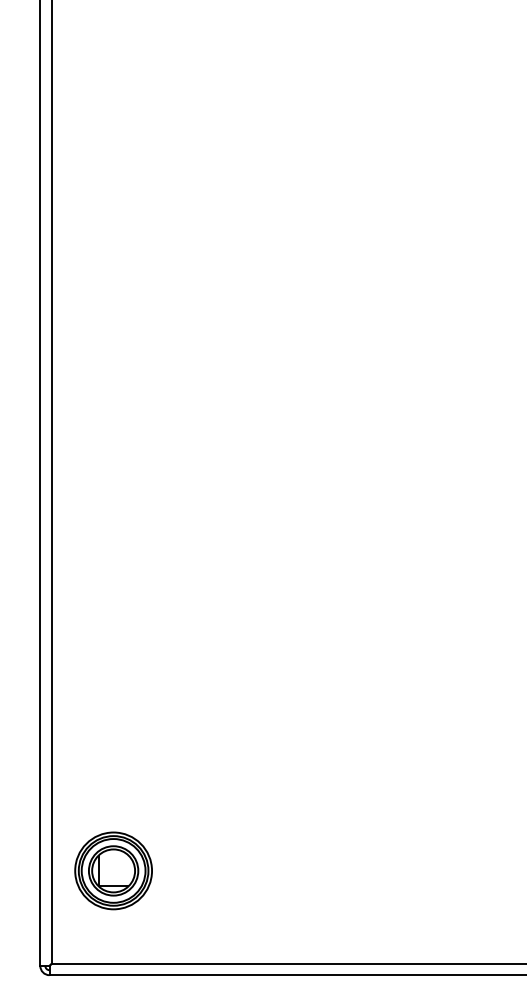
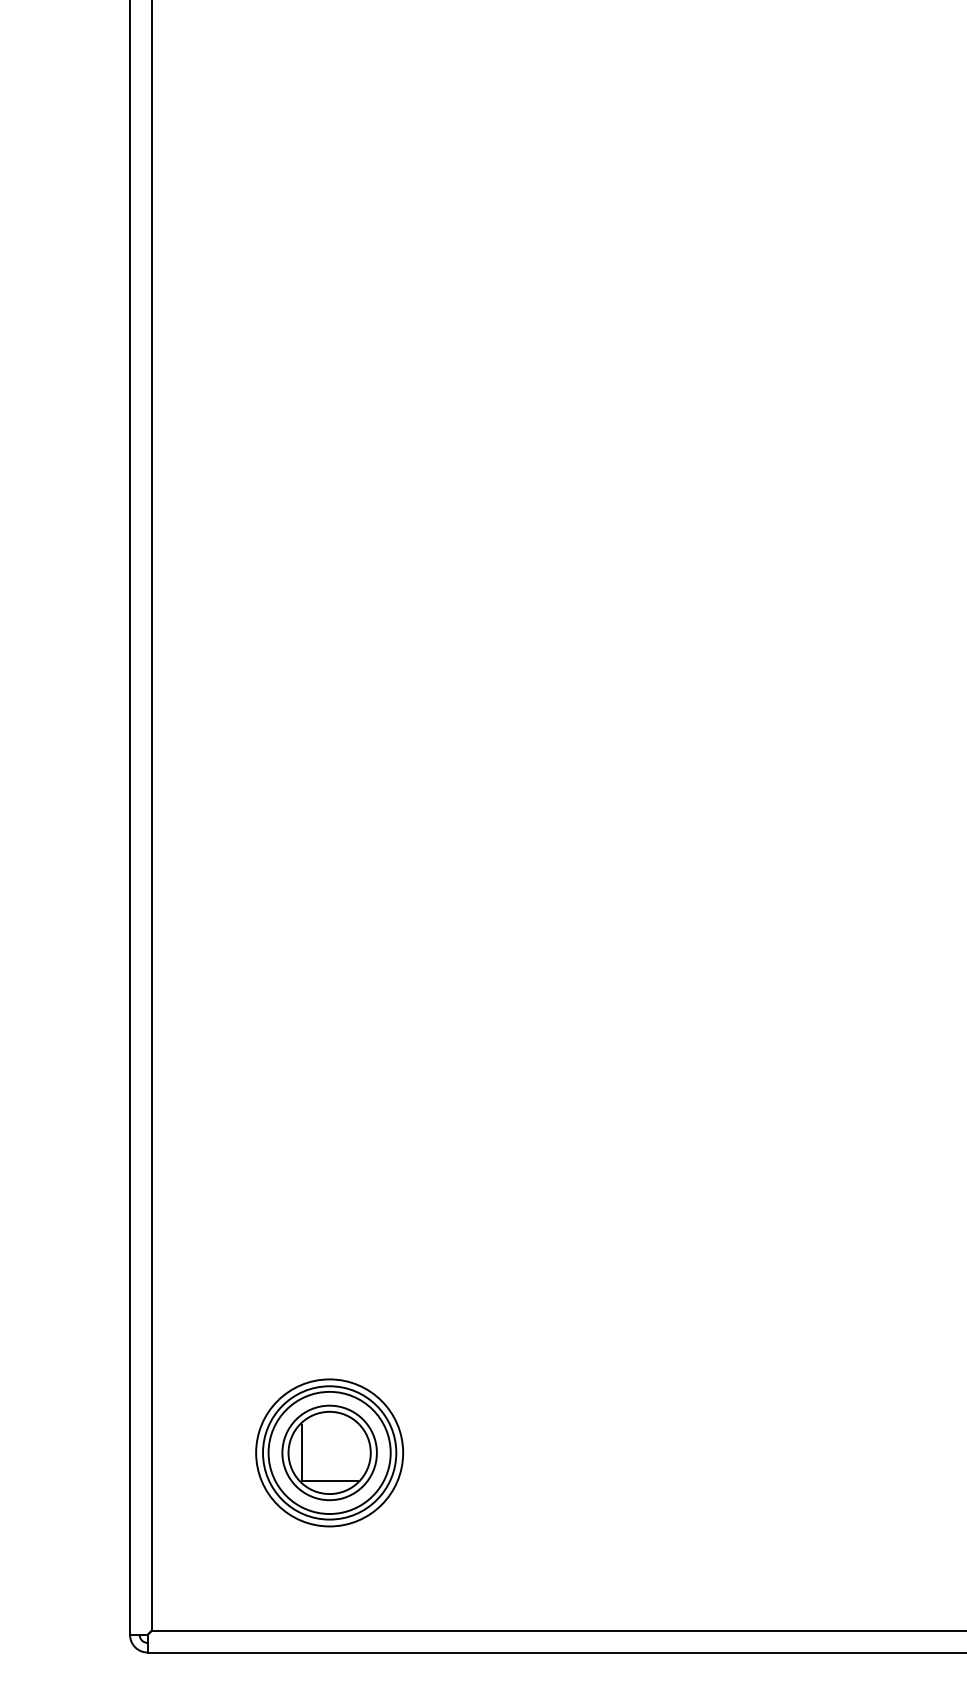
part: (113, 870) -> (329, 1452), moved

